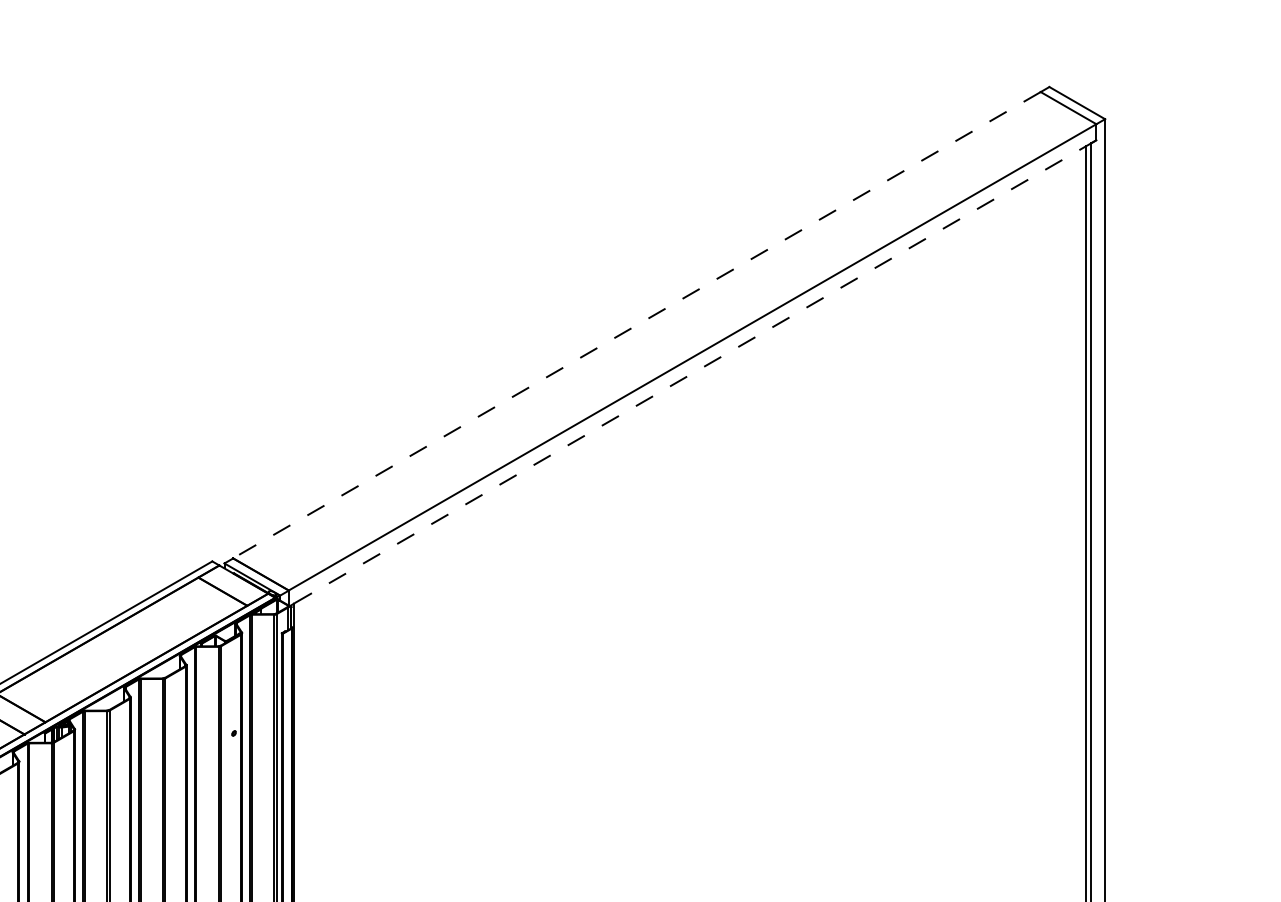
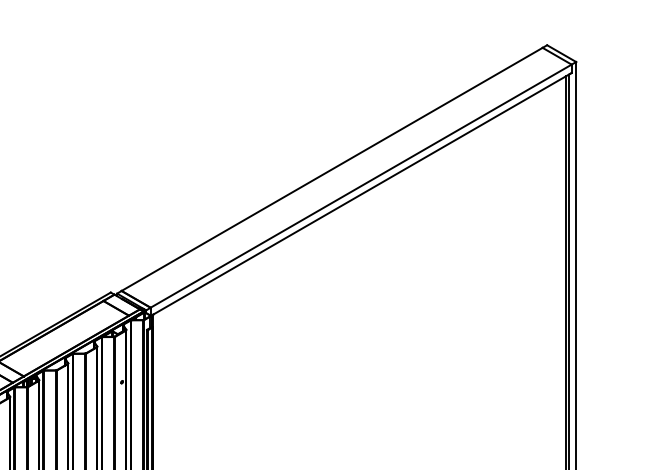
line: (635, 325) -> (331, 169), dashed -> solid
line: (693, 373) -> (361, 194), dashed -> solid

